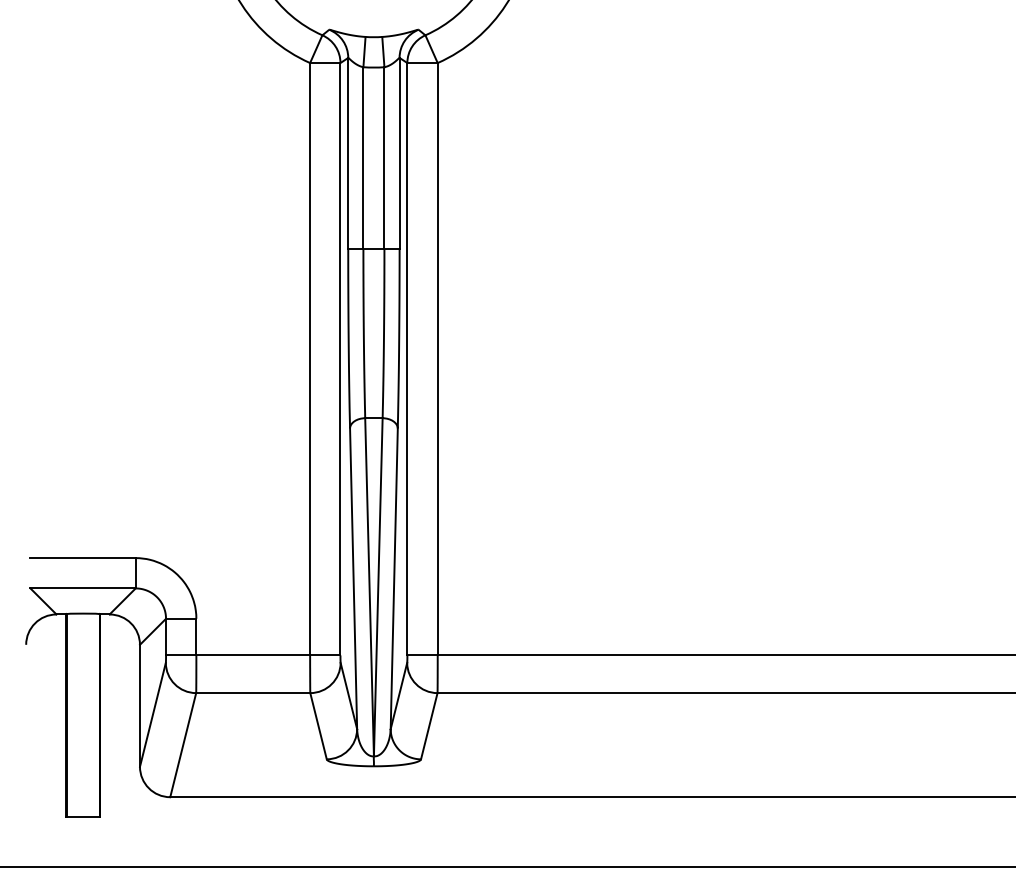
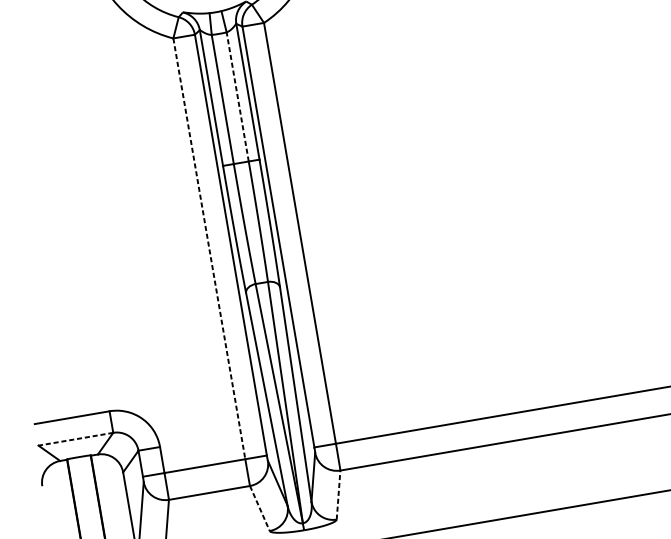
line: (384, 158) -> (237, 97), solid -> dashed
line: (310, 359) -> (209, 248), solid -> dashed
line: (83, 588) -> (76, 439), solid -> dashed
line: (429, 725) -> (338, 494), solid -> dashed
line: (318, 726) -> (259, 508), solid -> dashed

